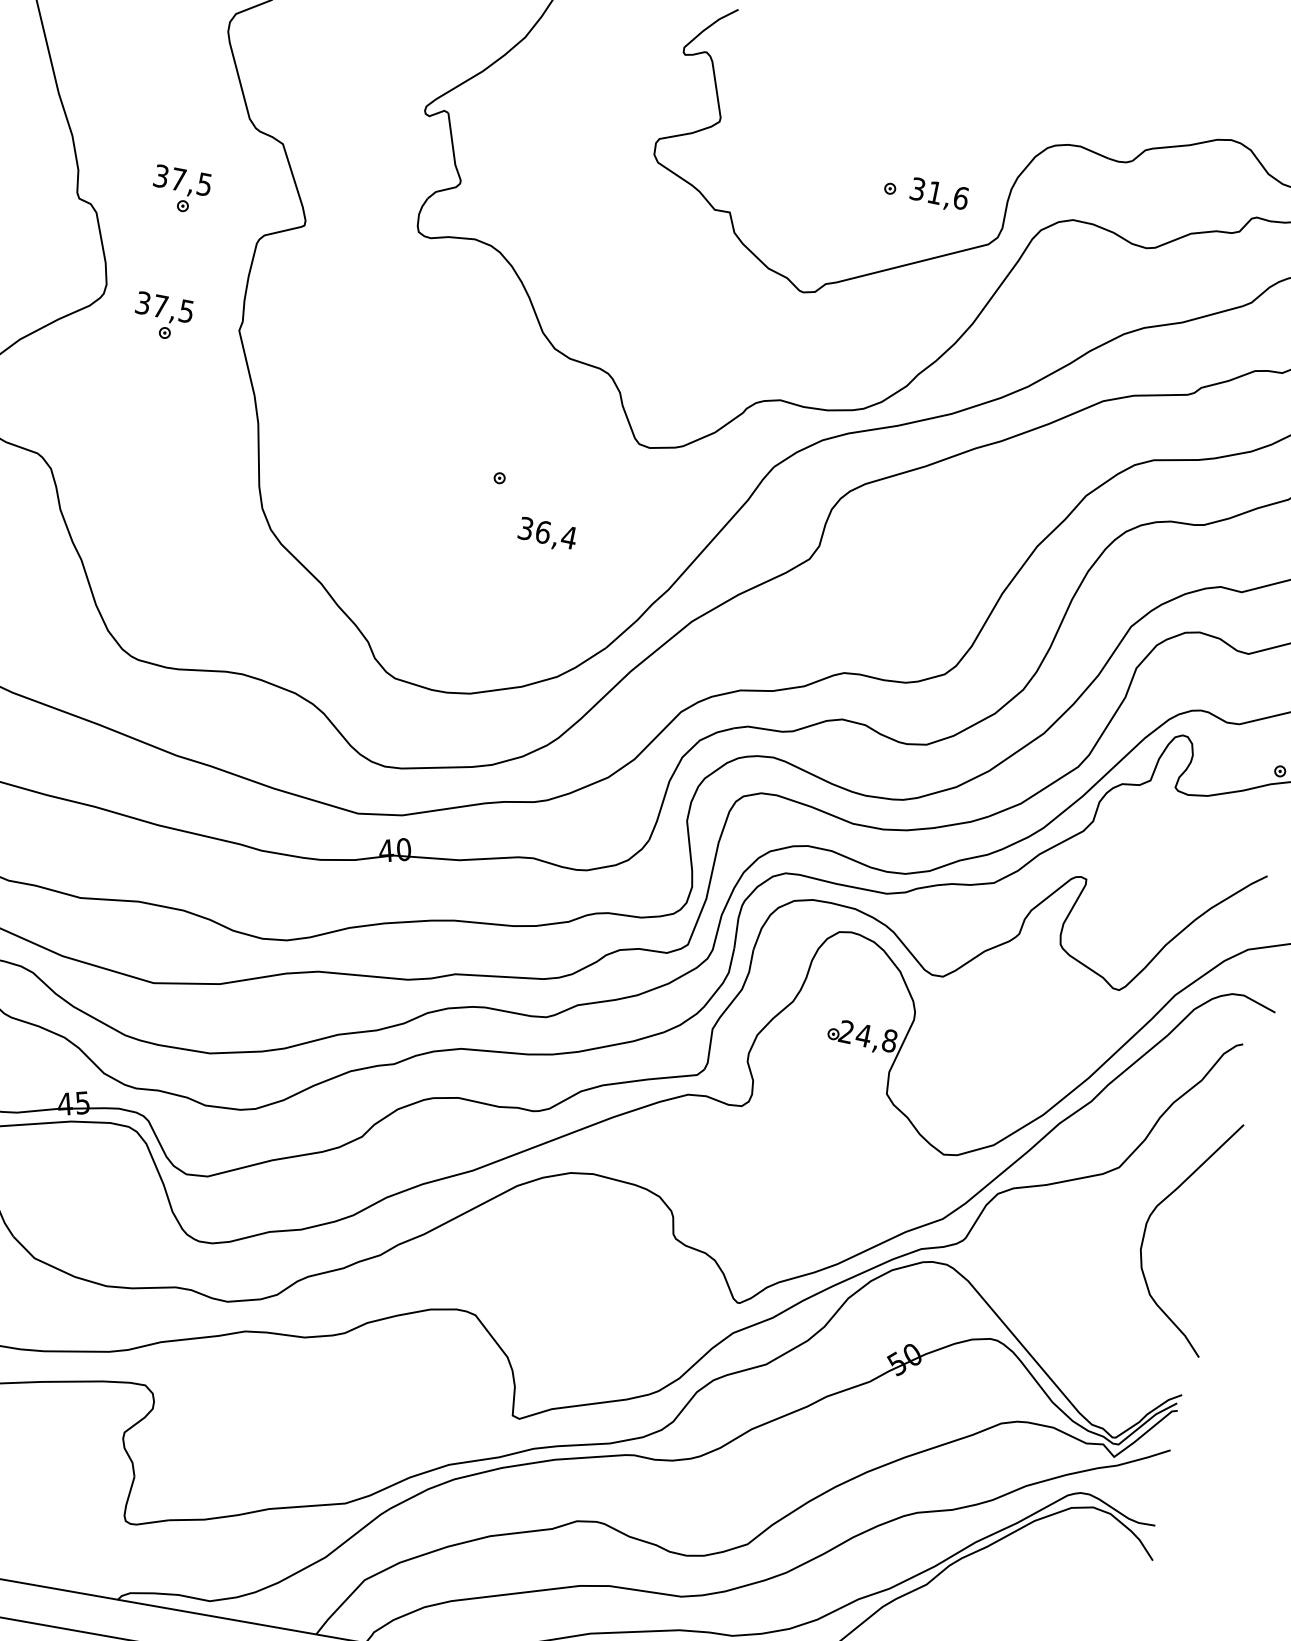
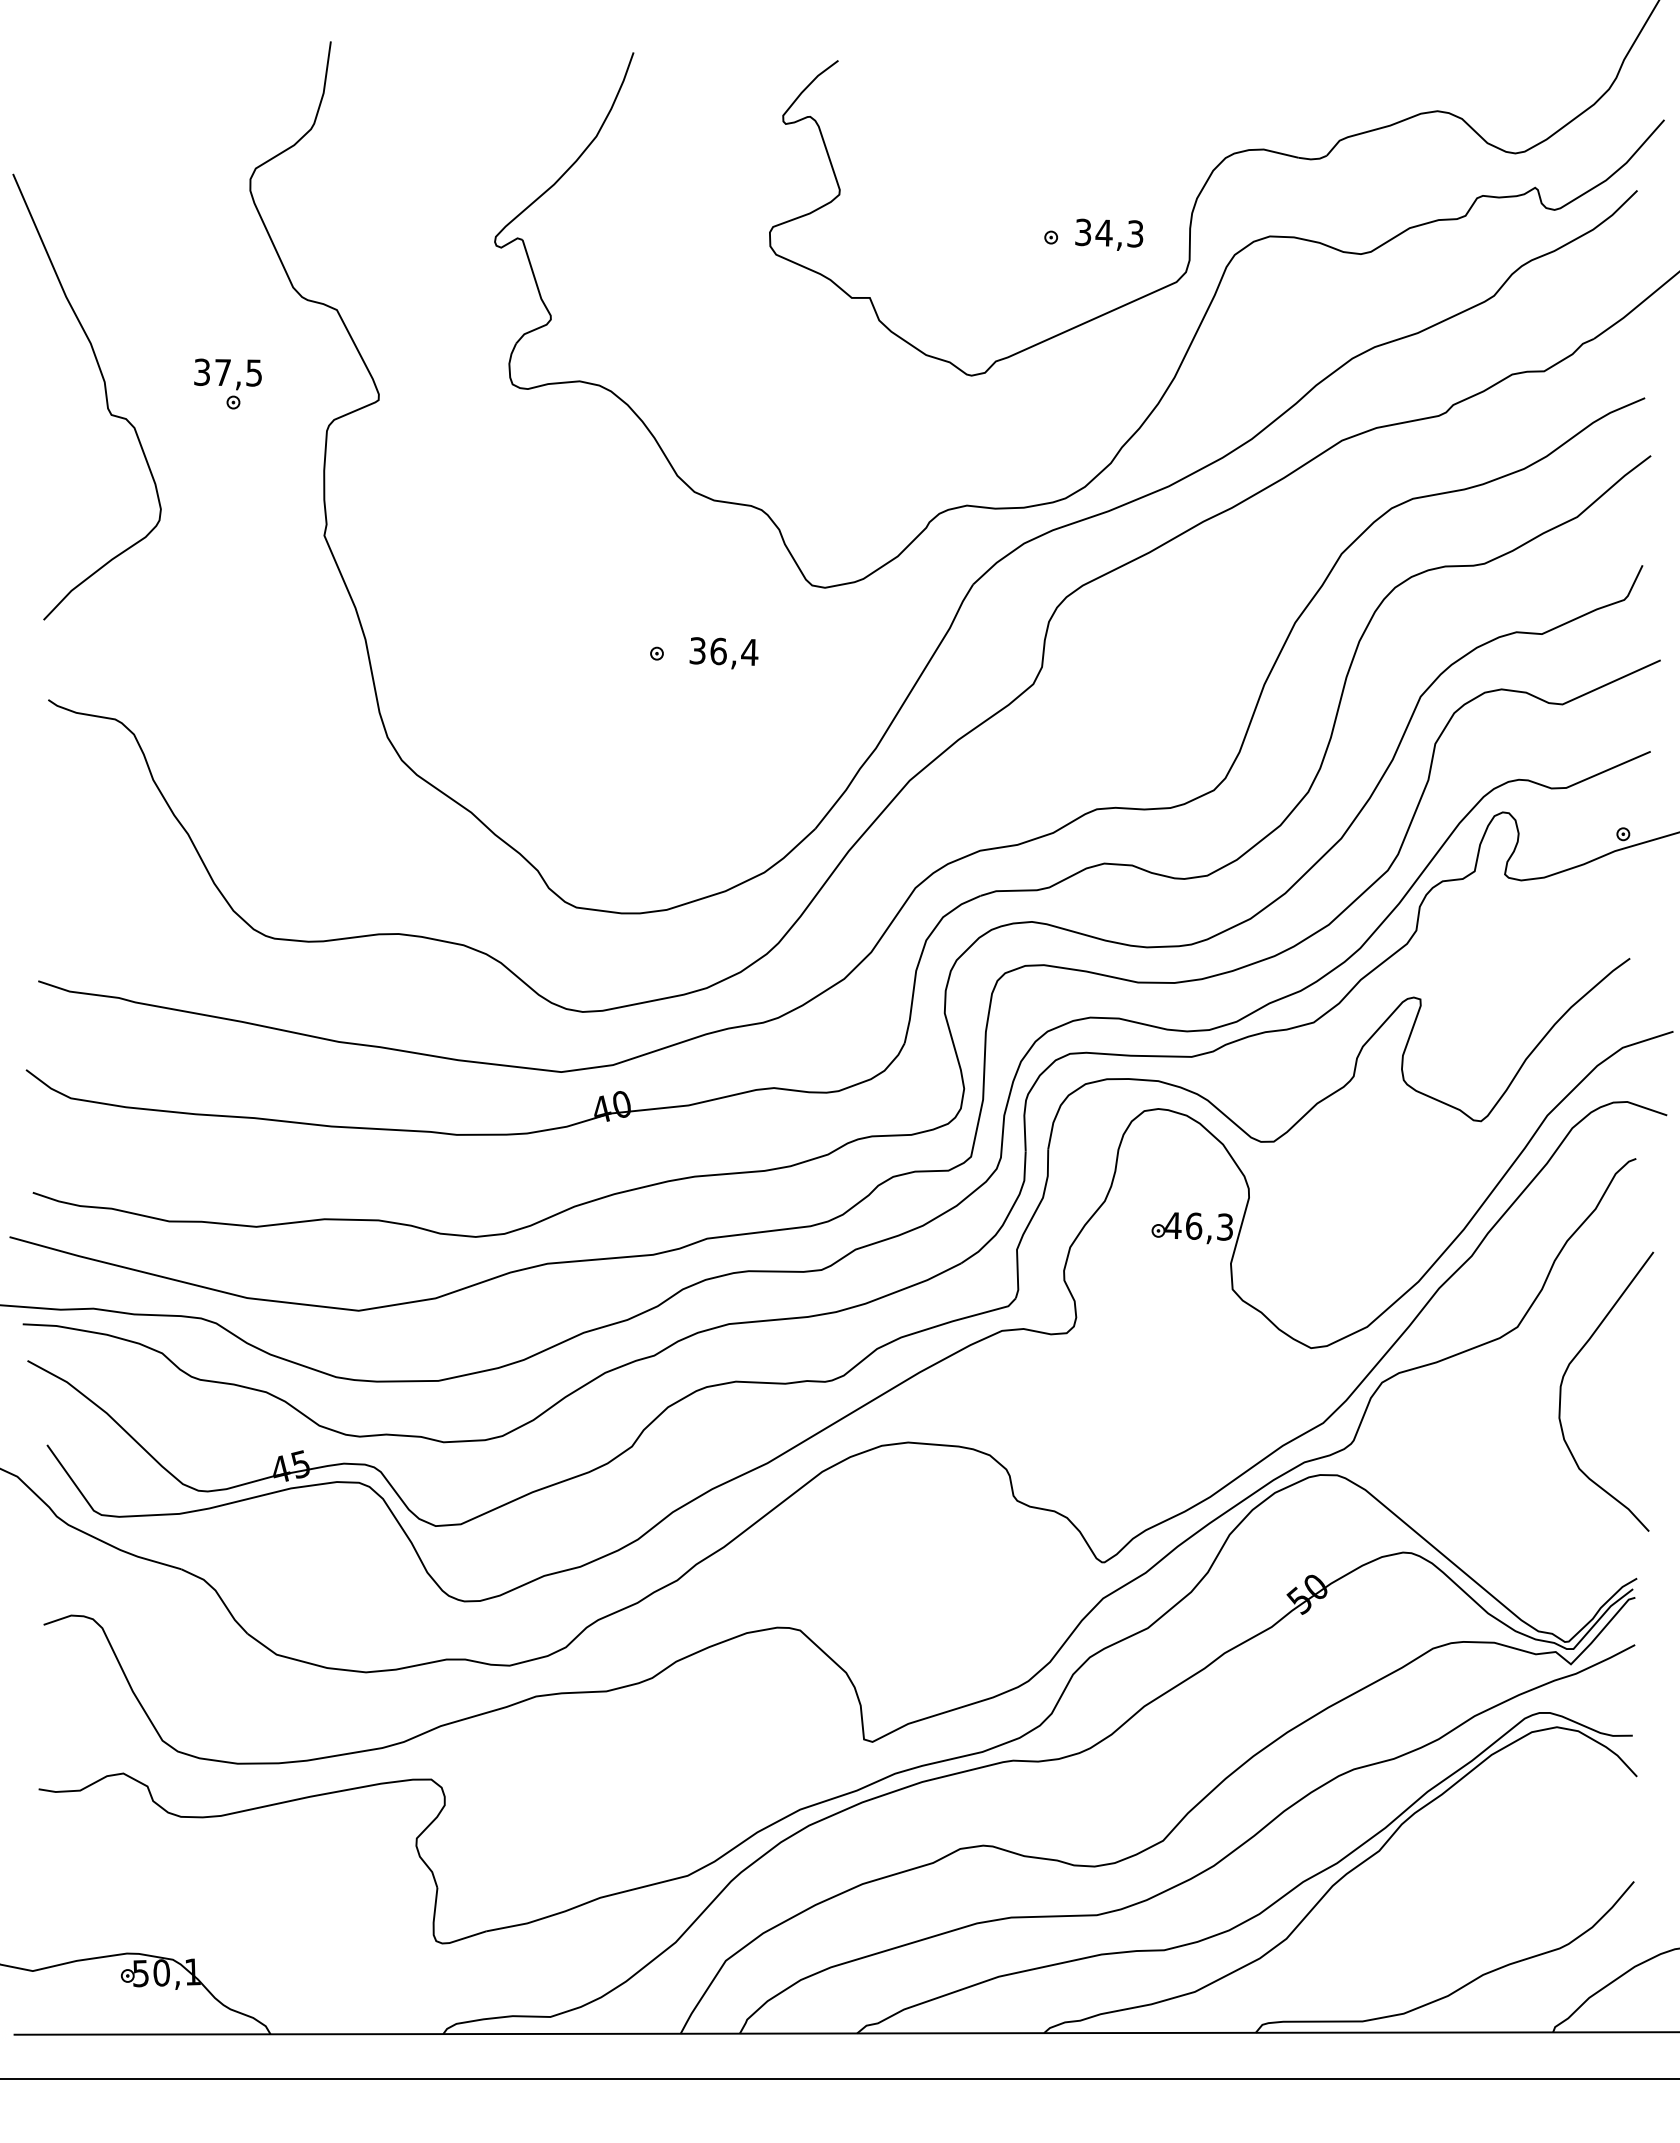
text: (947, 195) -> (1119, 233), 31,6 -> 34,3
part: (162, 316) -> (232, 534), removed
text: (547, 534) -> (723, 653), moved
text: (867, 1036) -> (1198, 1226), 24,8 -> 46,3

